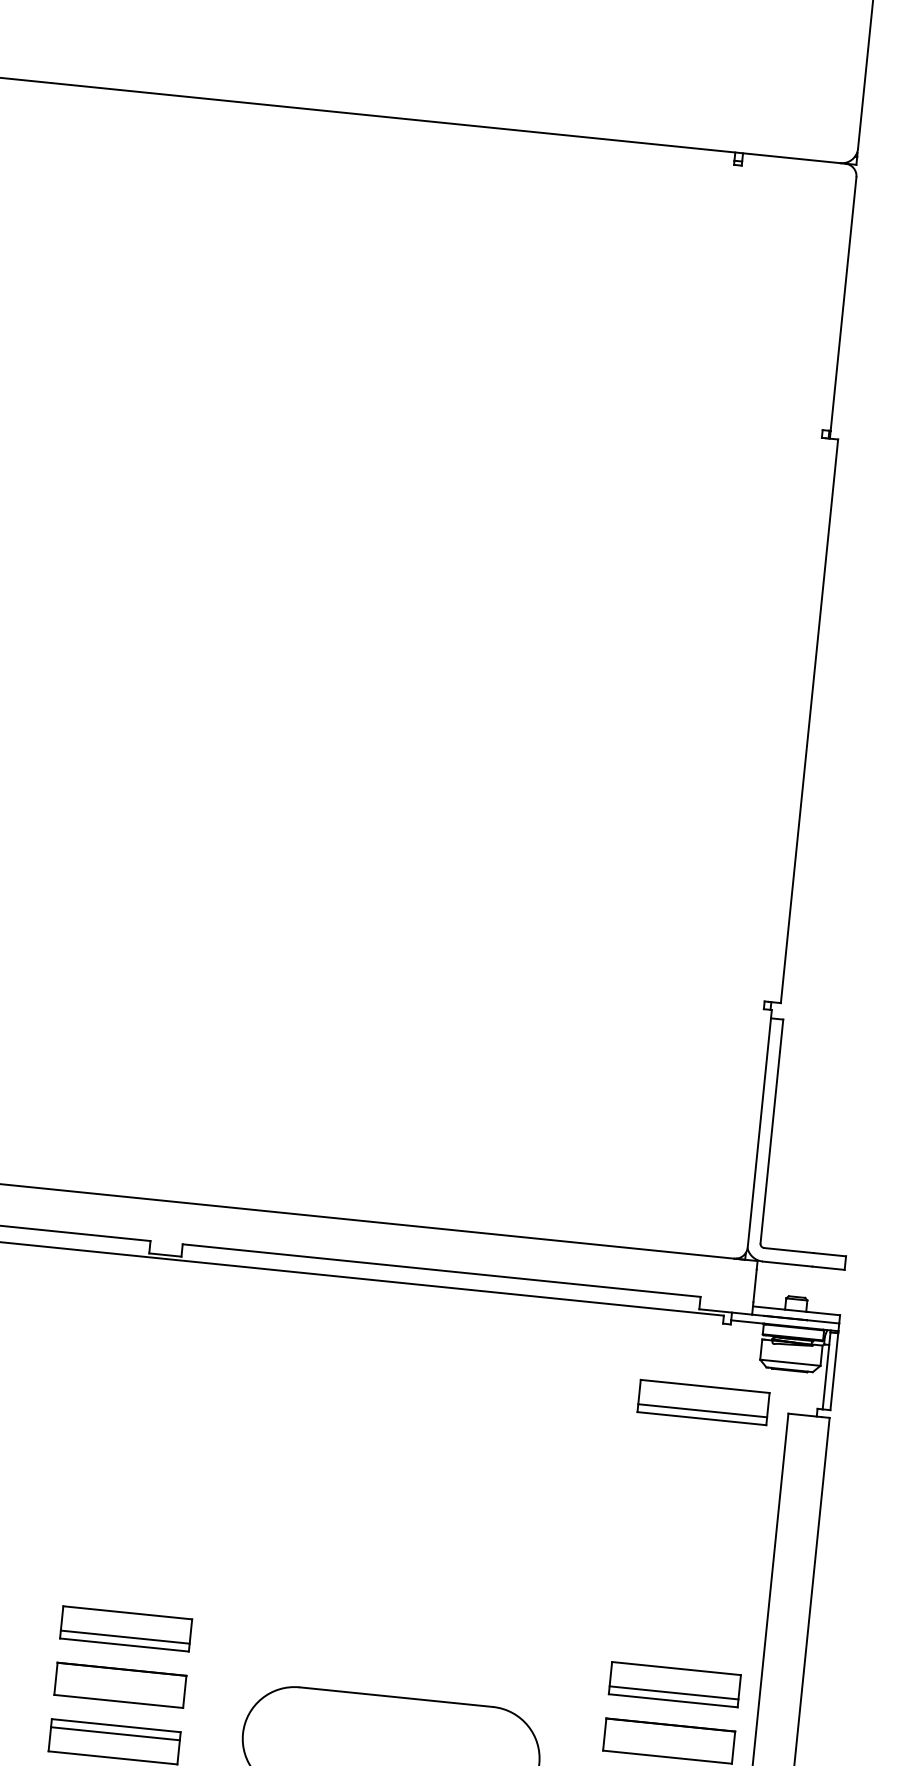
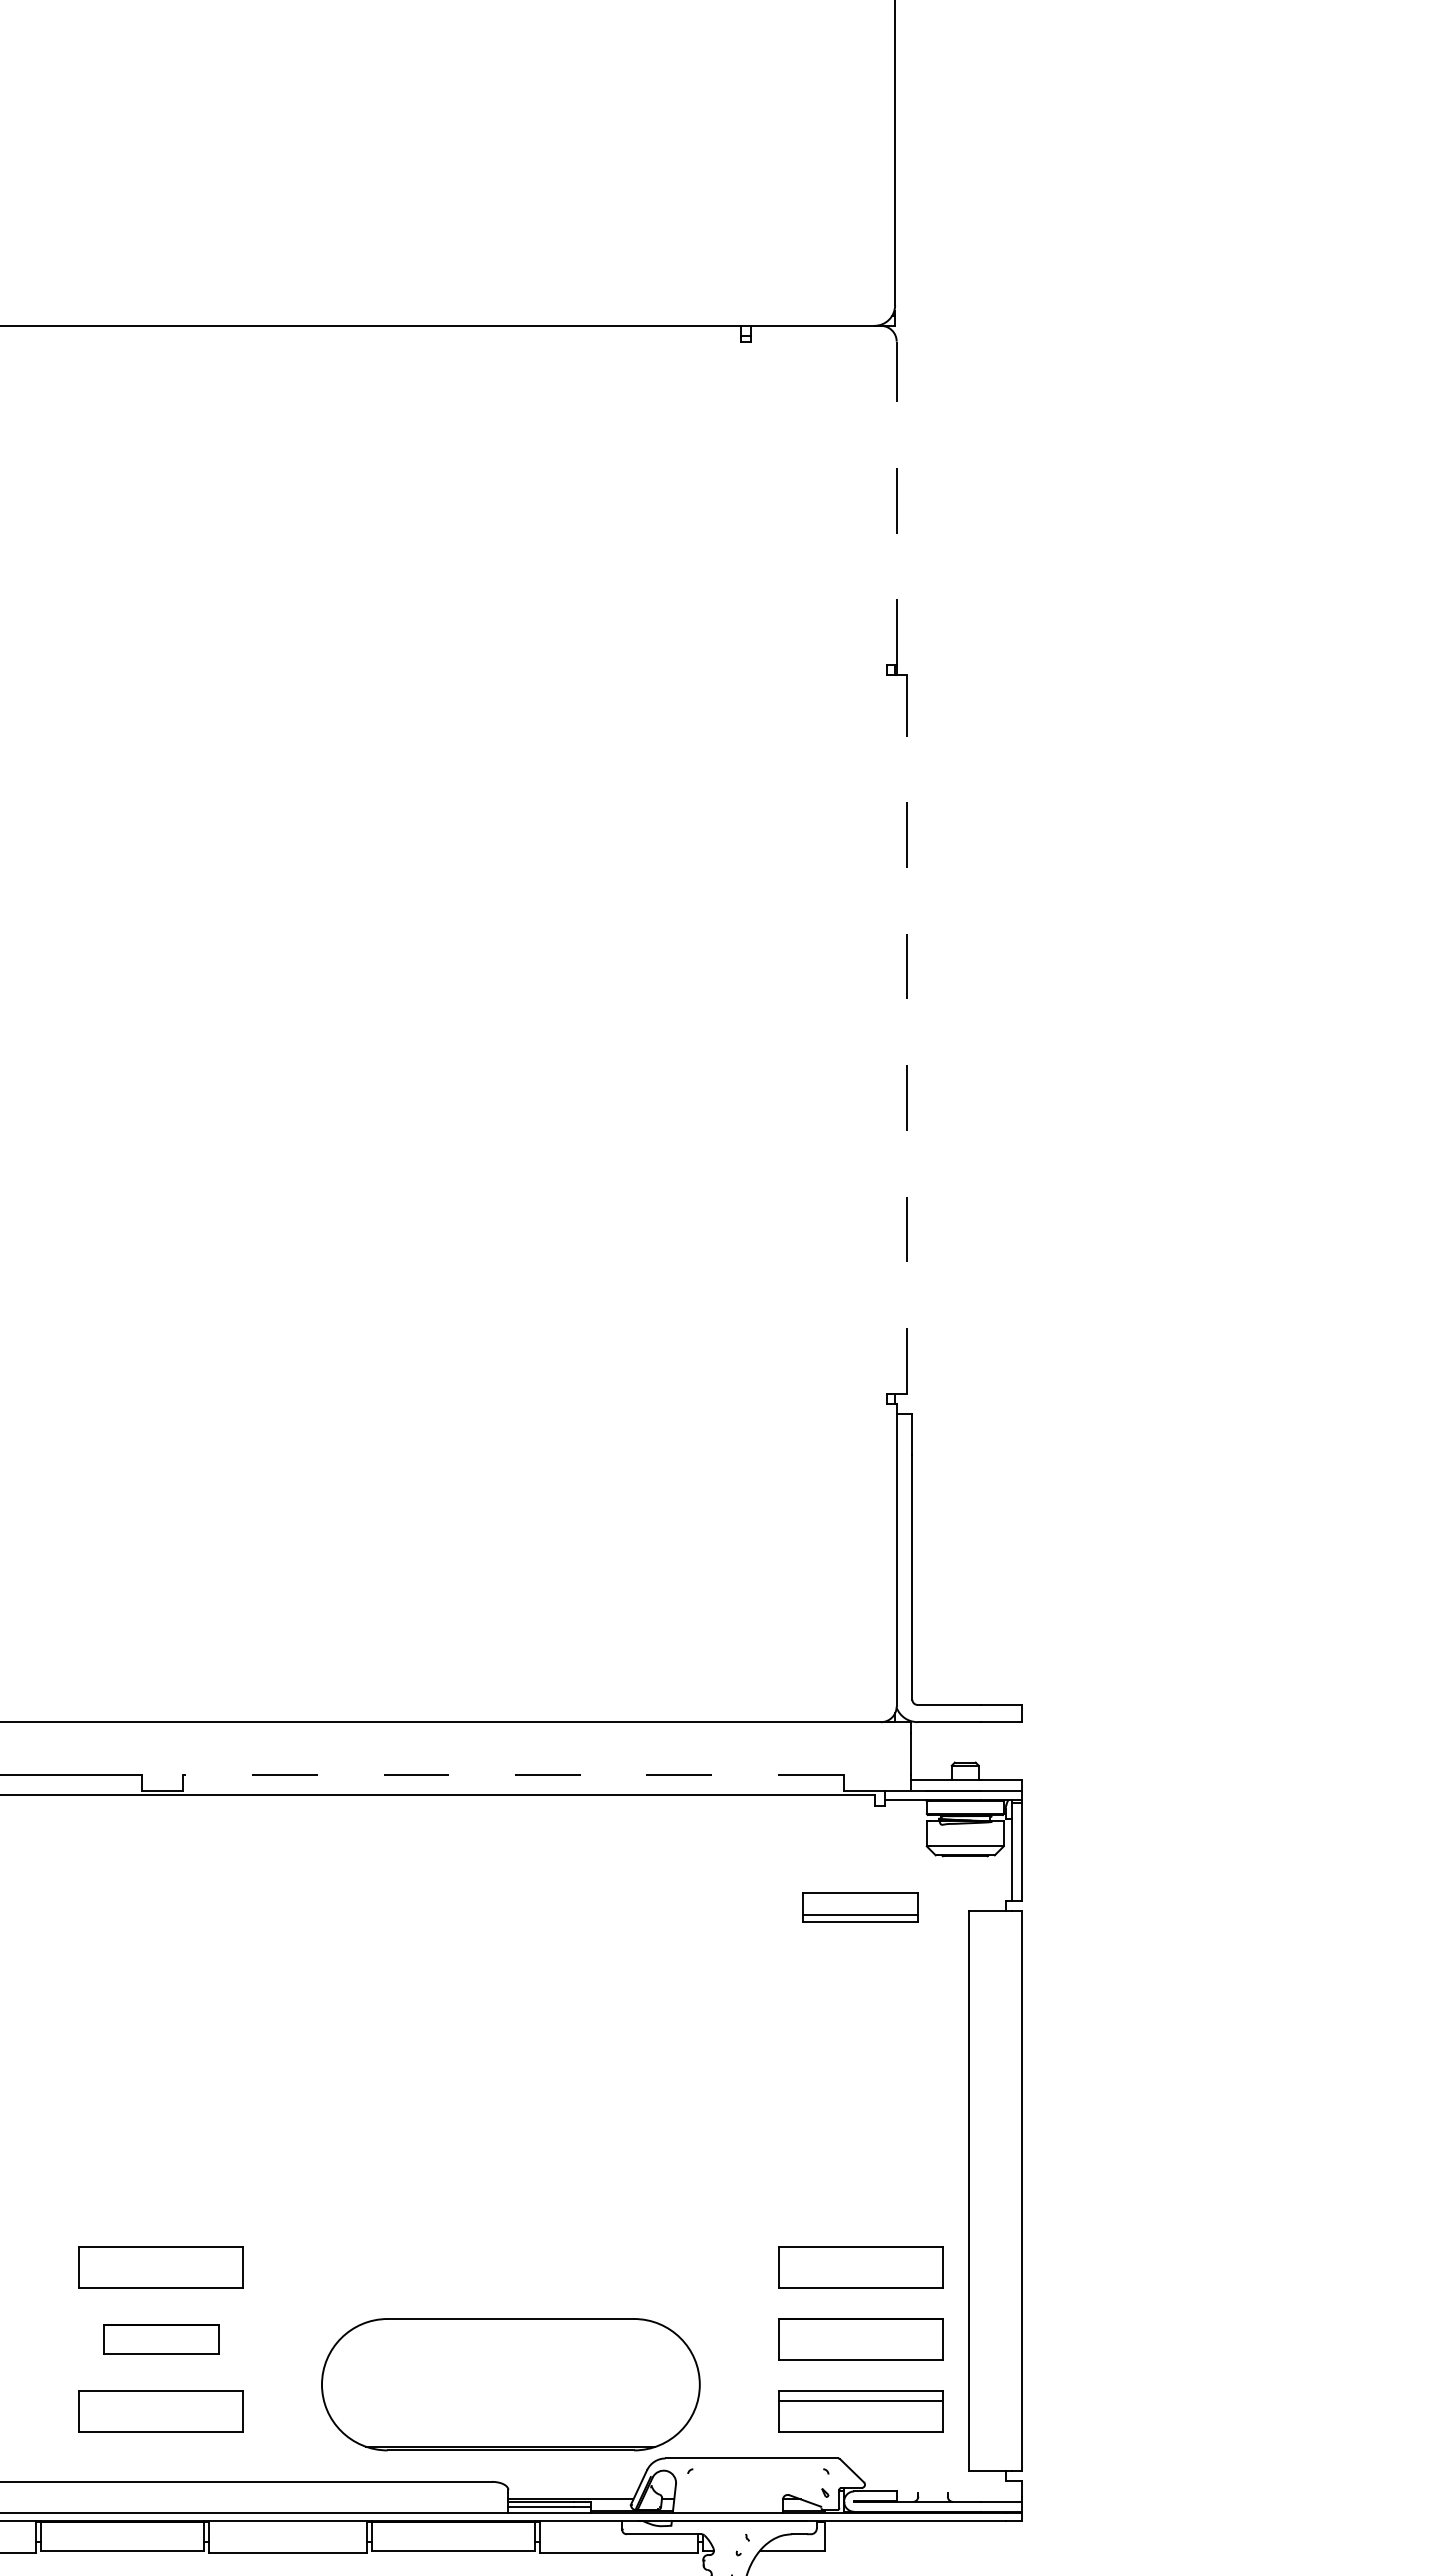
line: (843, 304) -> (896, 503), solid -> dashed
line: (809, 720) -> (907, 1033), solid -> dashed
line: (441, 1270) -> (512, 1774), solid -> dashed
part: (703, 1402) -> (860, 1907), size x0.7
line: (124, 1637) -> (160, 2278), removed
part: (119, 1685) -> (160, 2339), size x0.7
line: (673, 1693) -> (860, 2278), removed
line: (115, 1733) -> (160, 2401), removed

